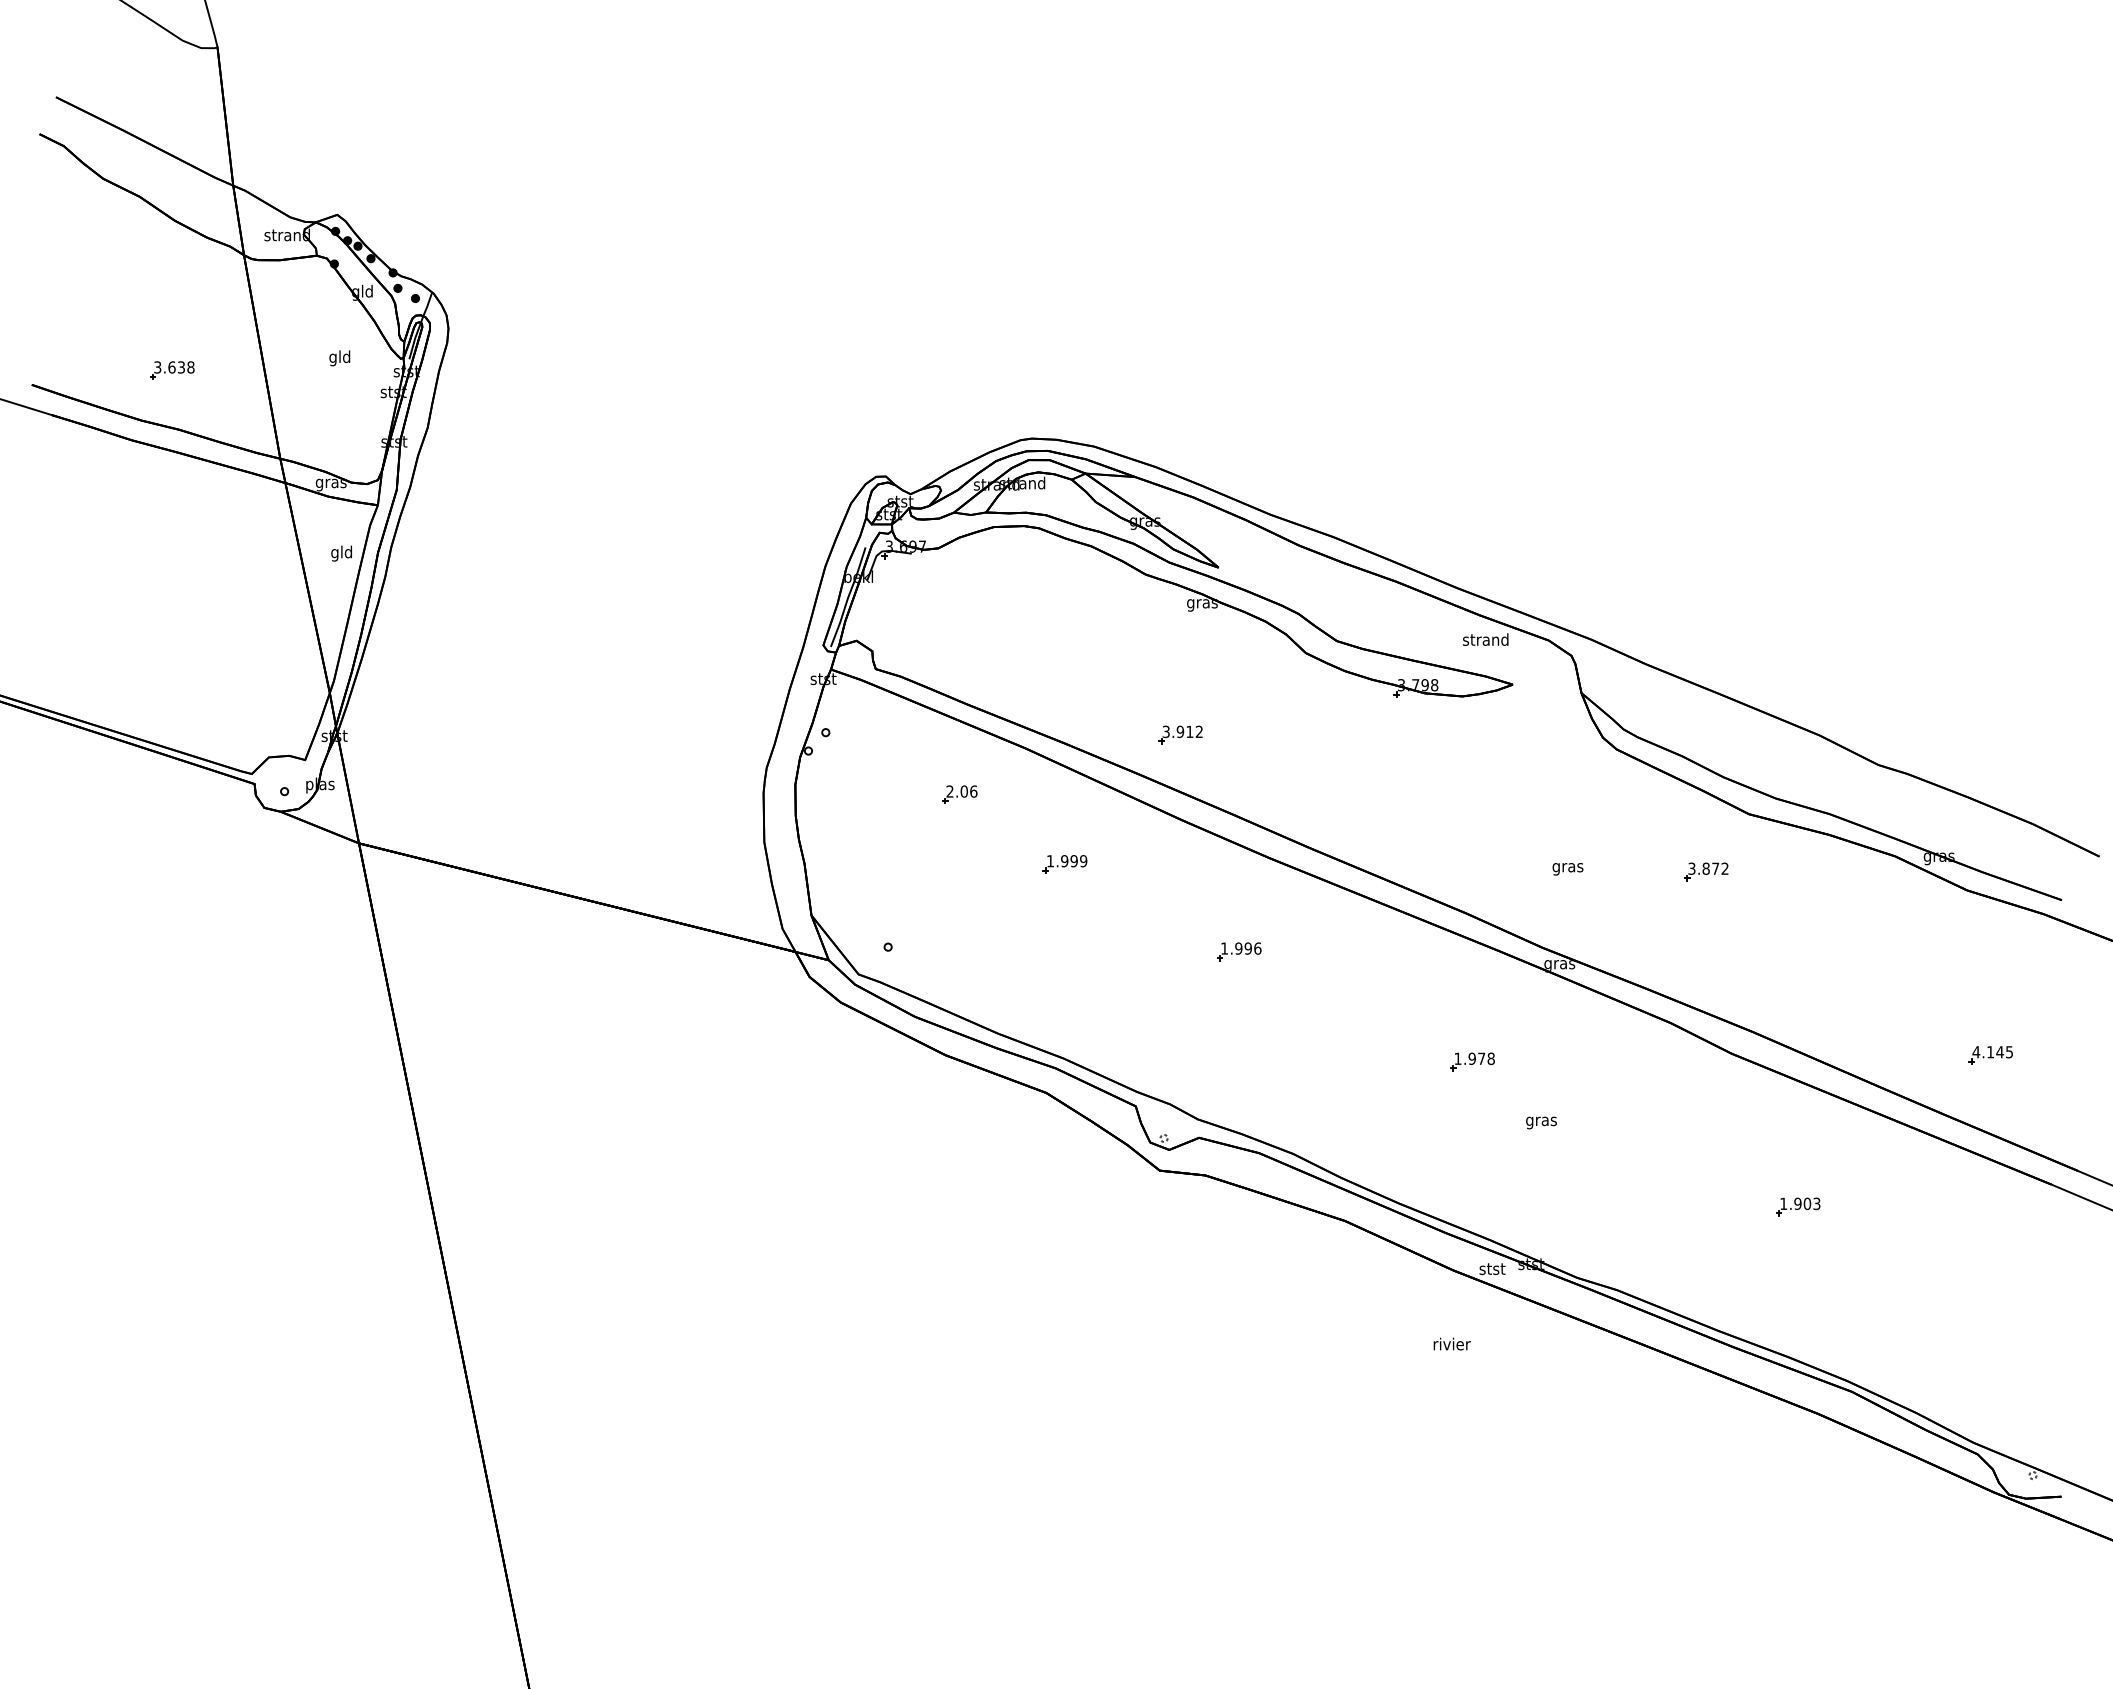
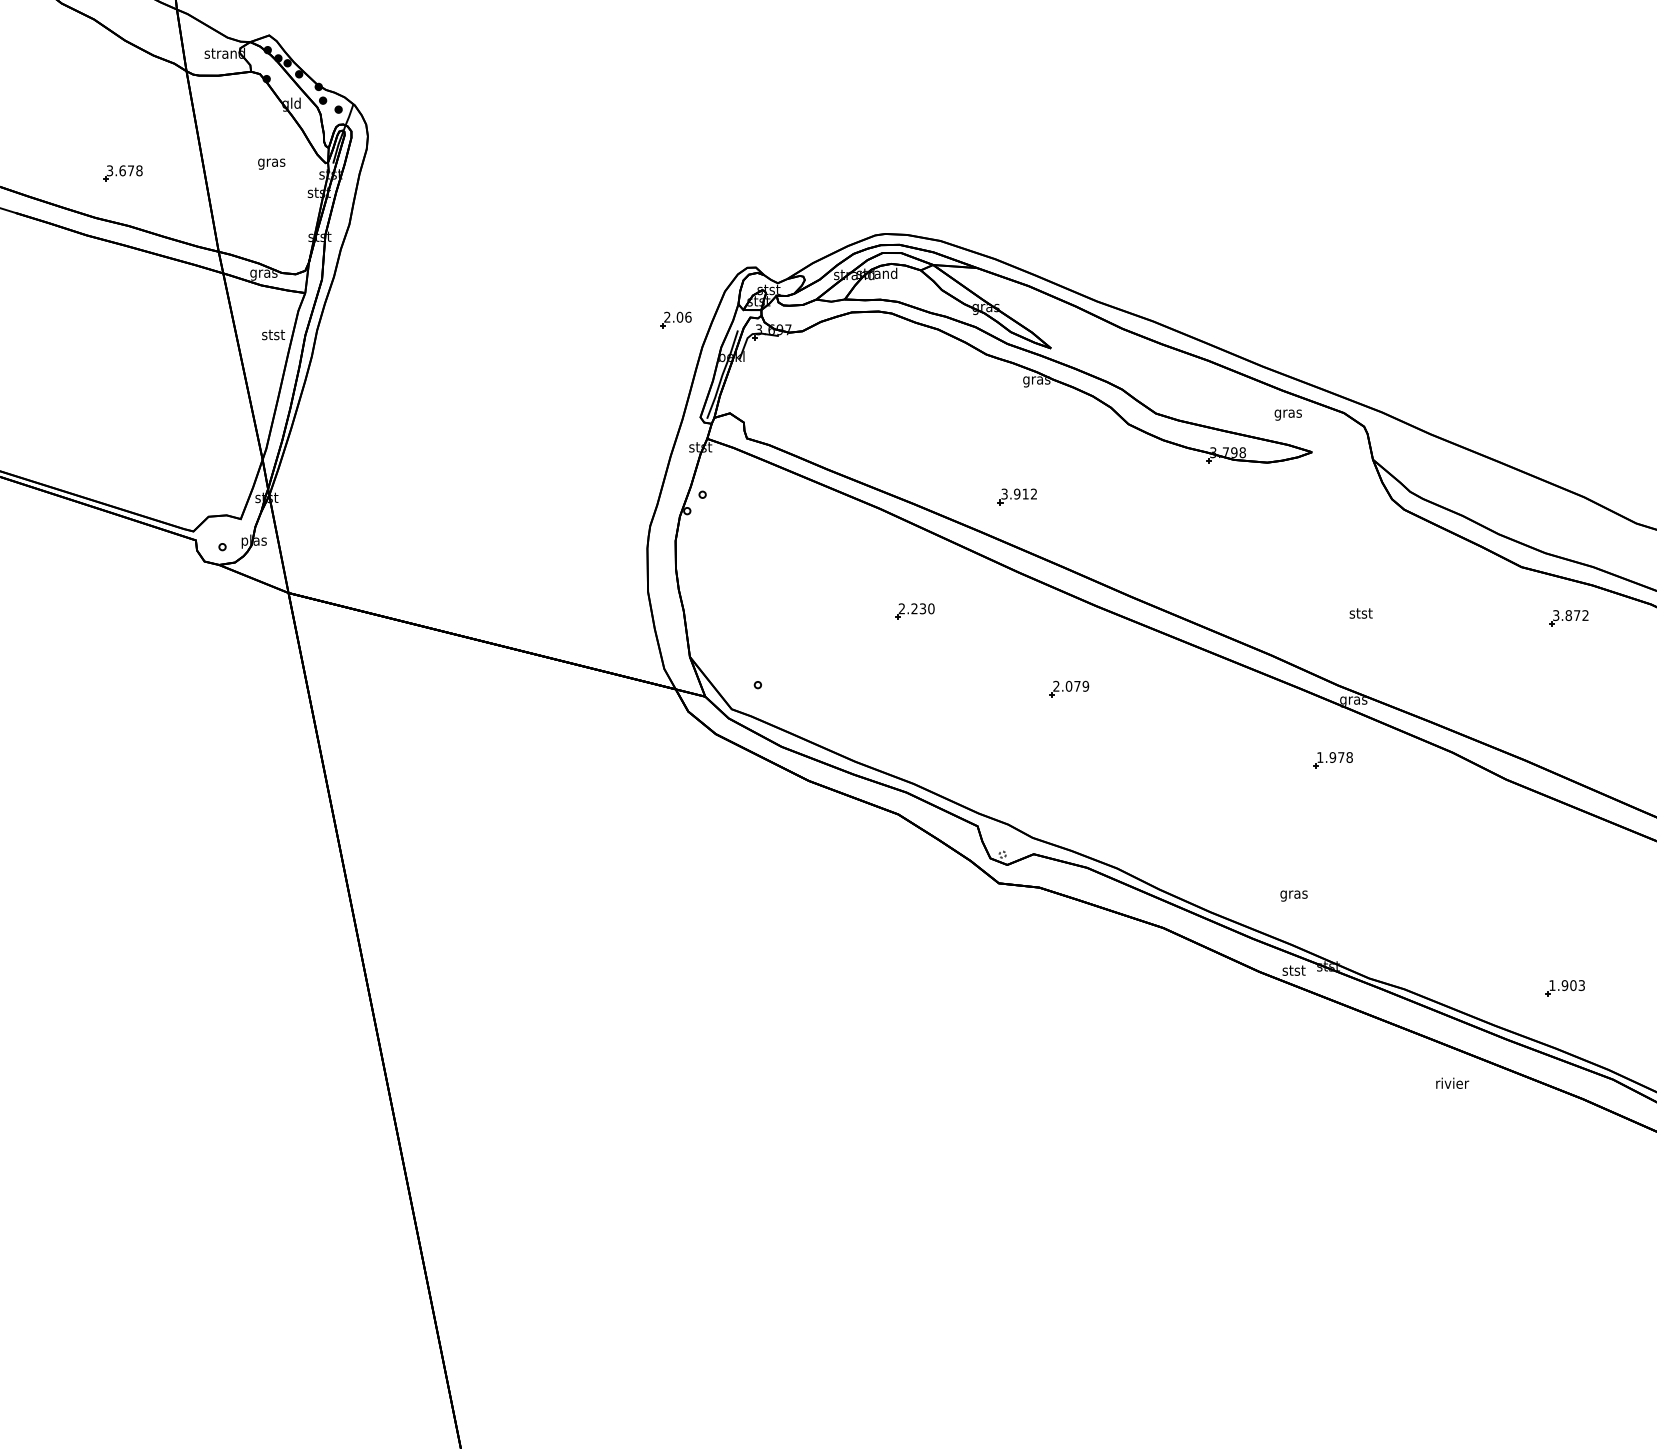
text: (339, 358) -> (271, 162), gld -> gras
text: (180, 367) -> (130, 170), 3.638 -> 3.678
text: (342, 553) -> (273, 335), gld -> stst
text: (1485, 641) -> (1287, 413), strand -> gras
part: (959, 794) -> (675, 319), moved
text: (1067, 861) -> (917, 609), 1.999 -> 2.230
text: (1567, 867) -> (1360, 614), gras -> stst
part: (1706, 871) -> (1569, 617), moved
text: (1241, 948) -> (1071, 686), 1.996 -> 2.079
part: (1472, 1061) -> (1333, 759), moved
text: (1541, 1122) -> (1294, 895), moved
part: (1798, 1206) -> (1565, 987), moved
text: (1451, 1343) -> (1451, 1082), moved

